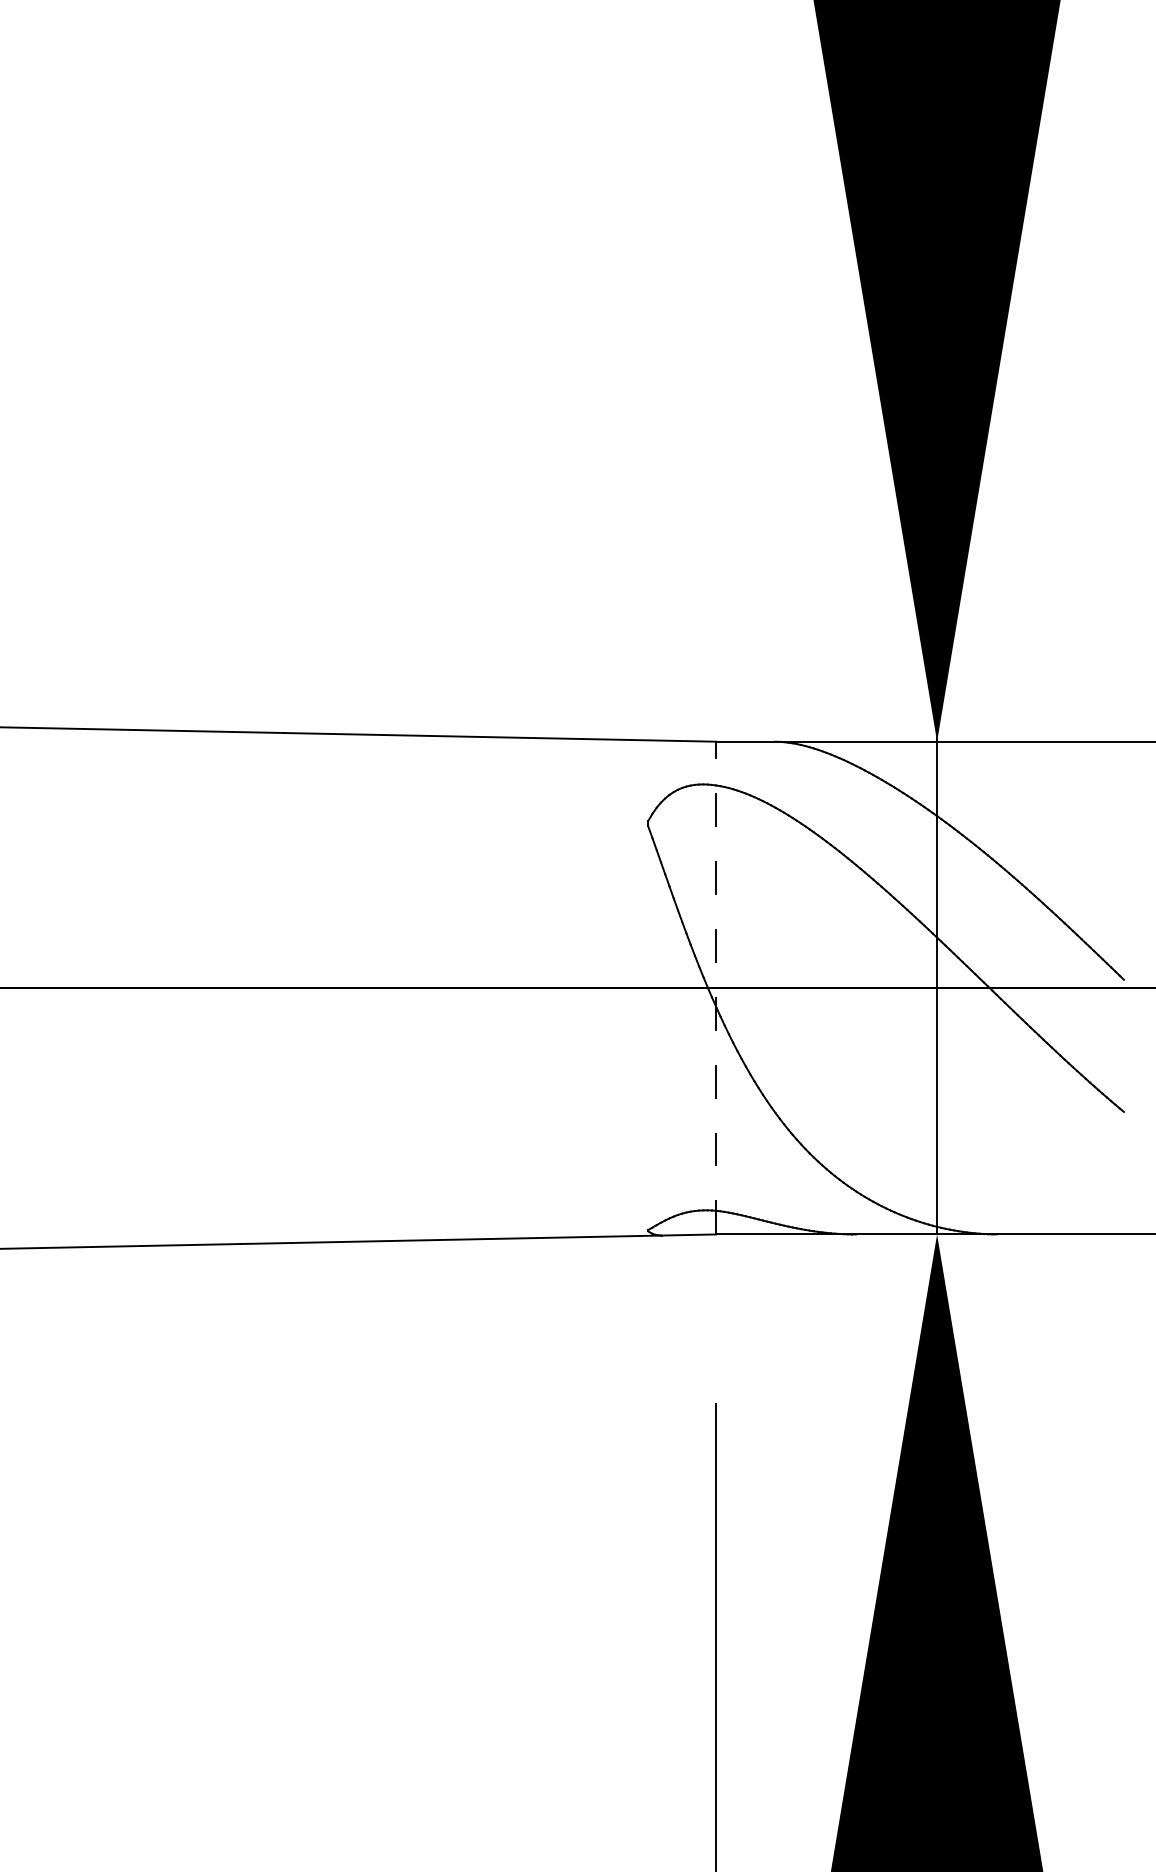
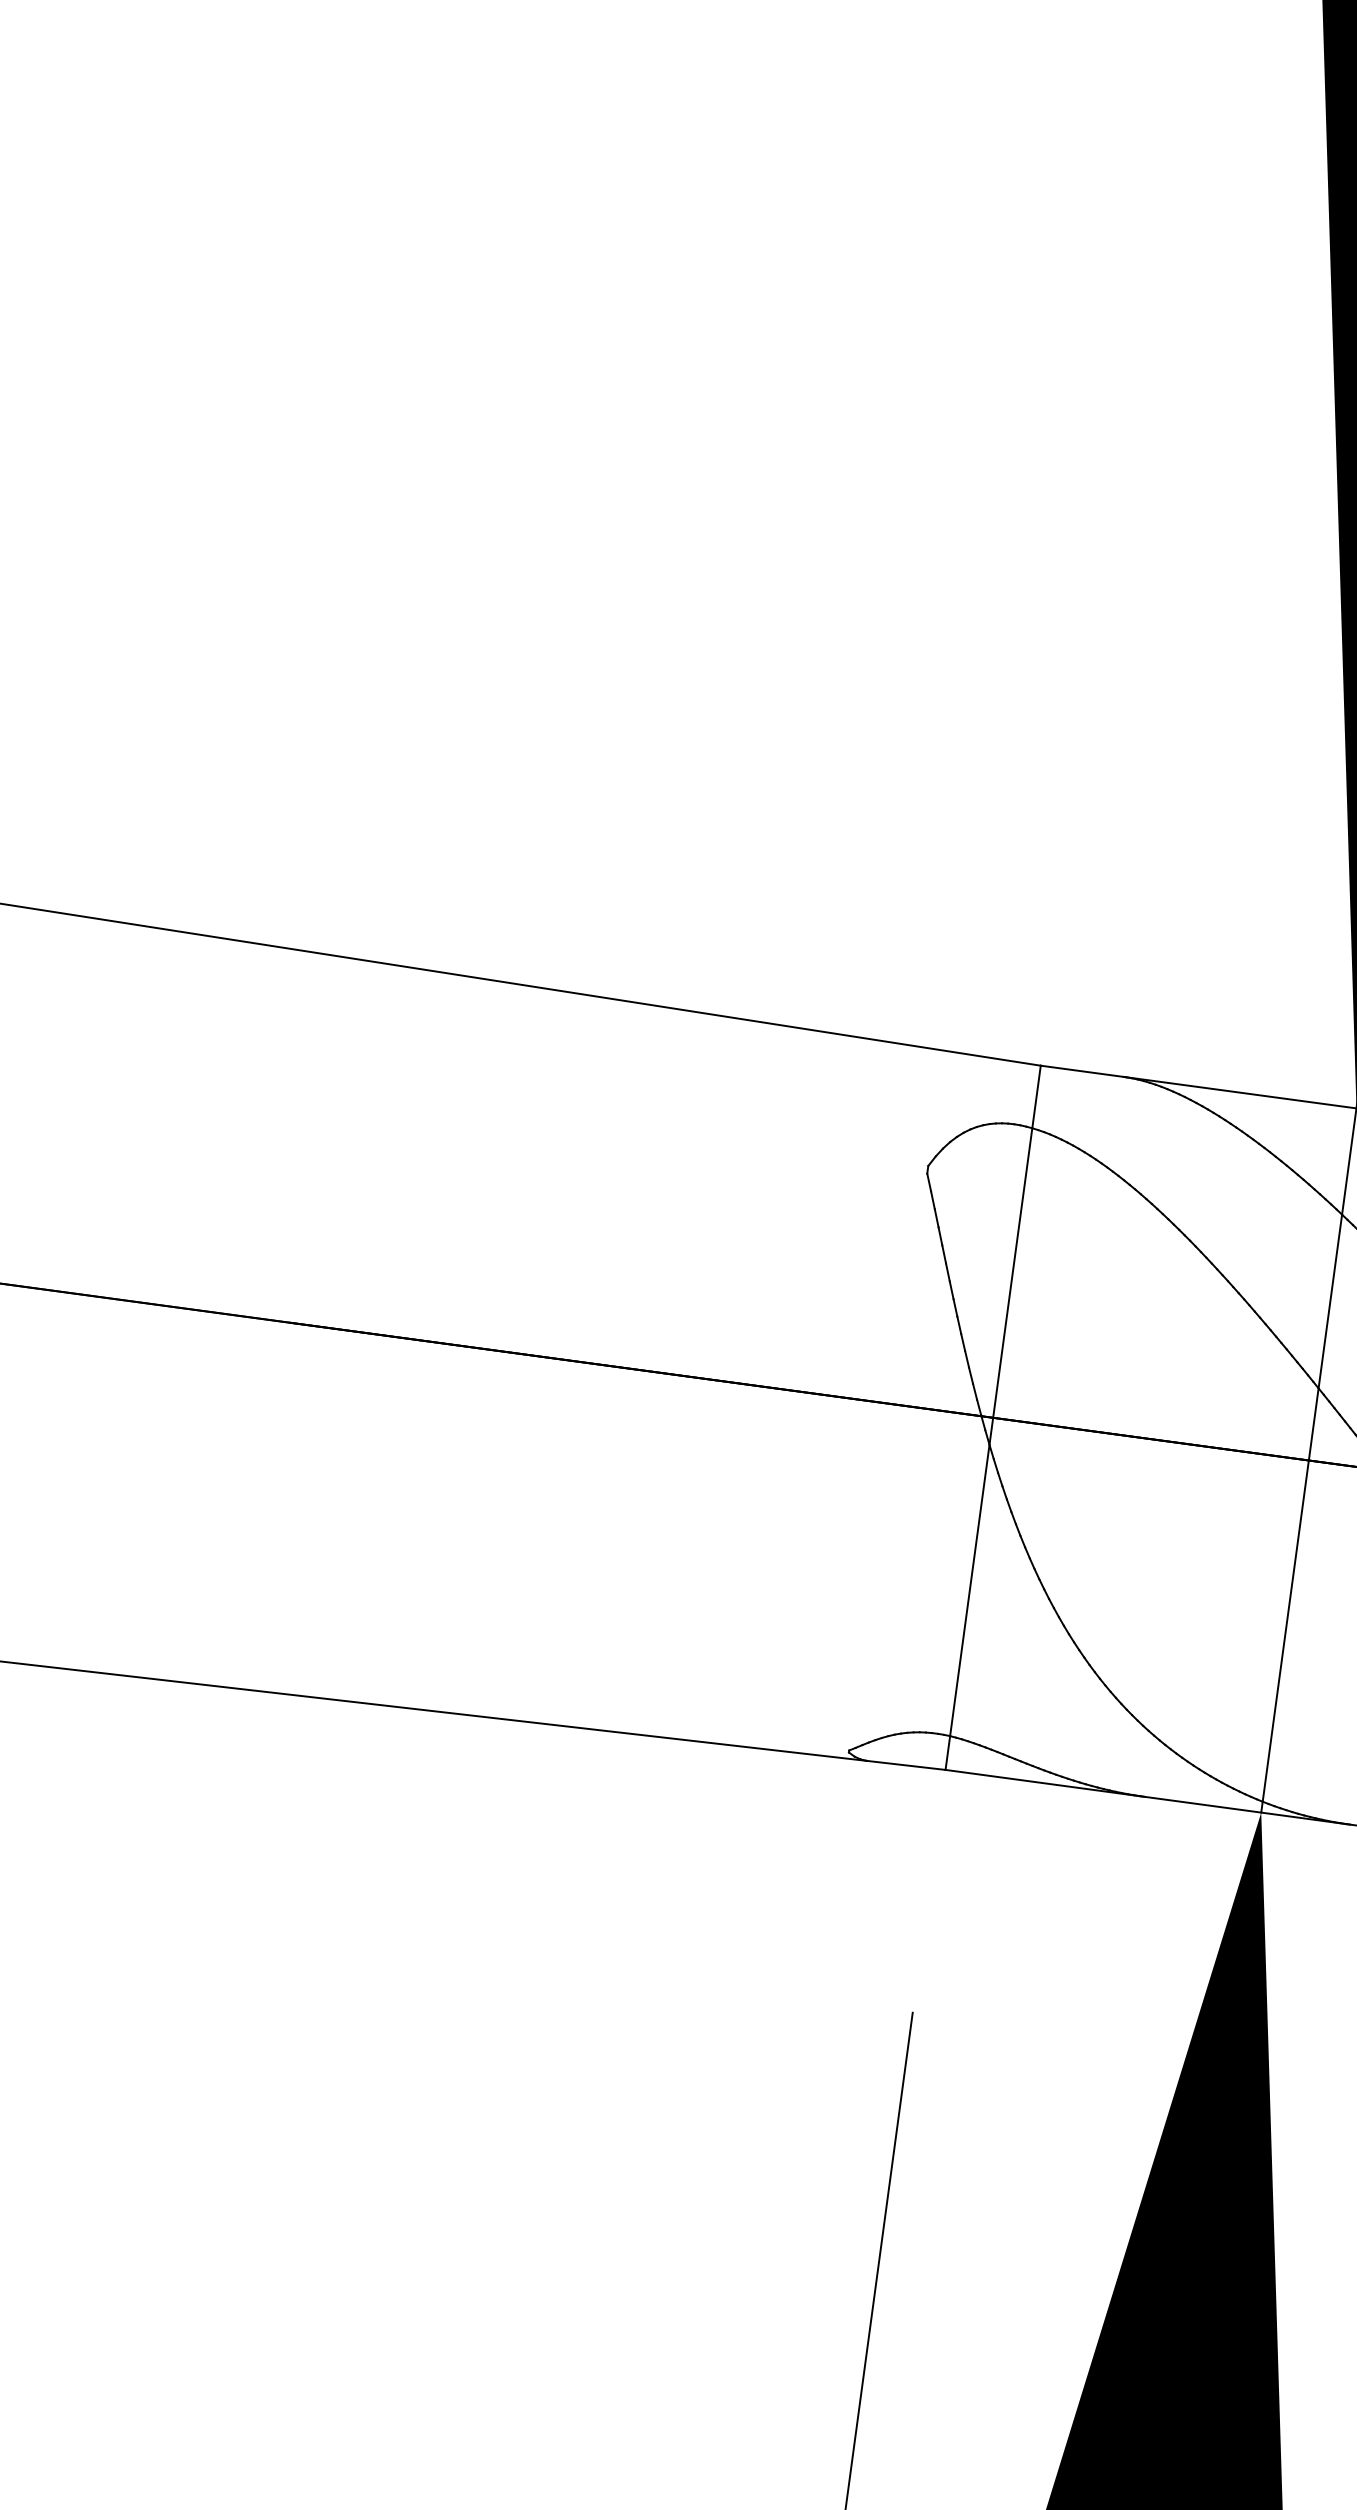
line: (716, 987) -> (993, 1417), dashed -> solid

